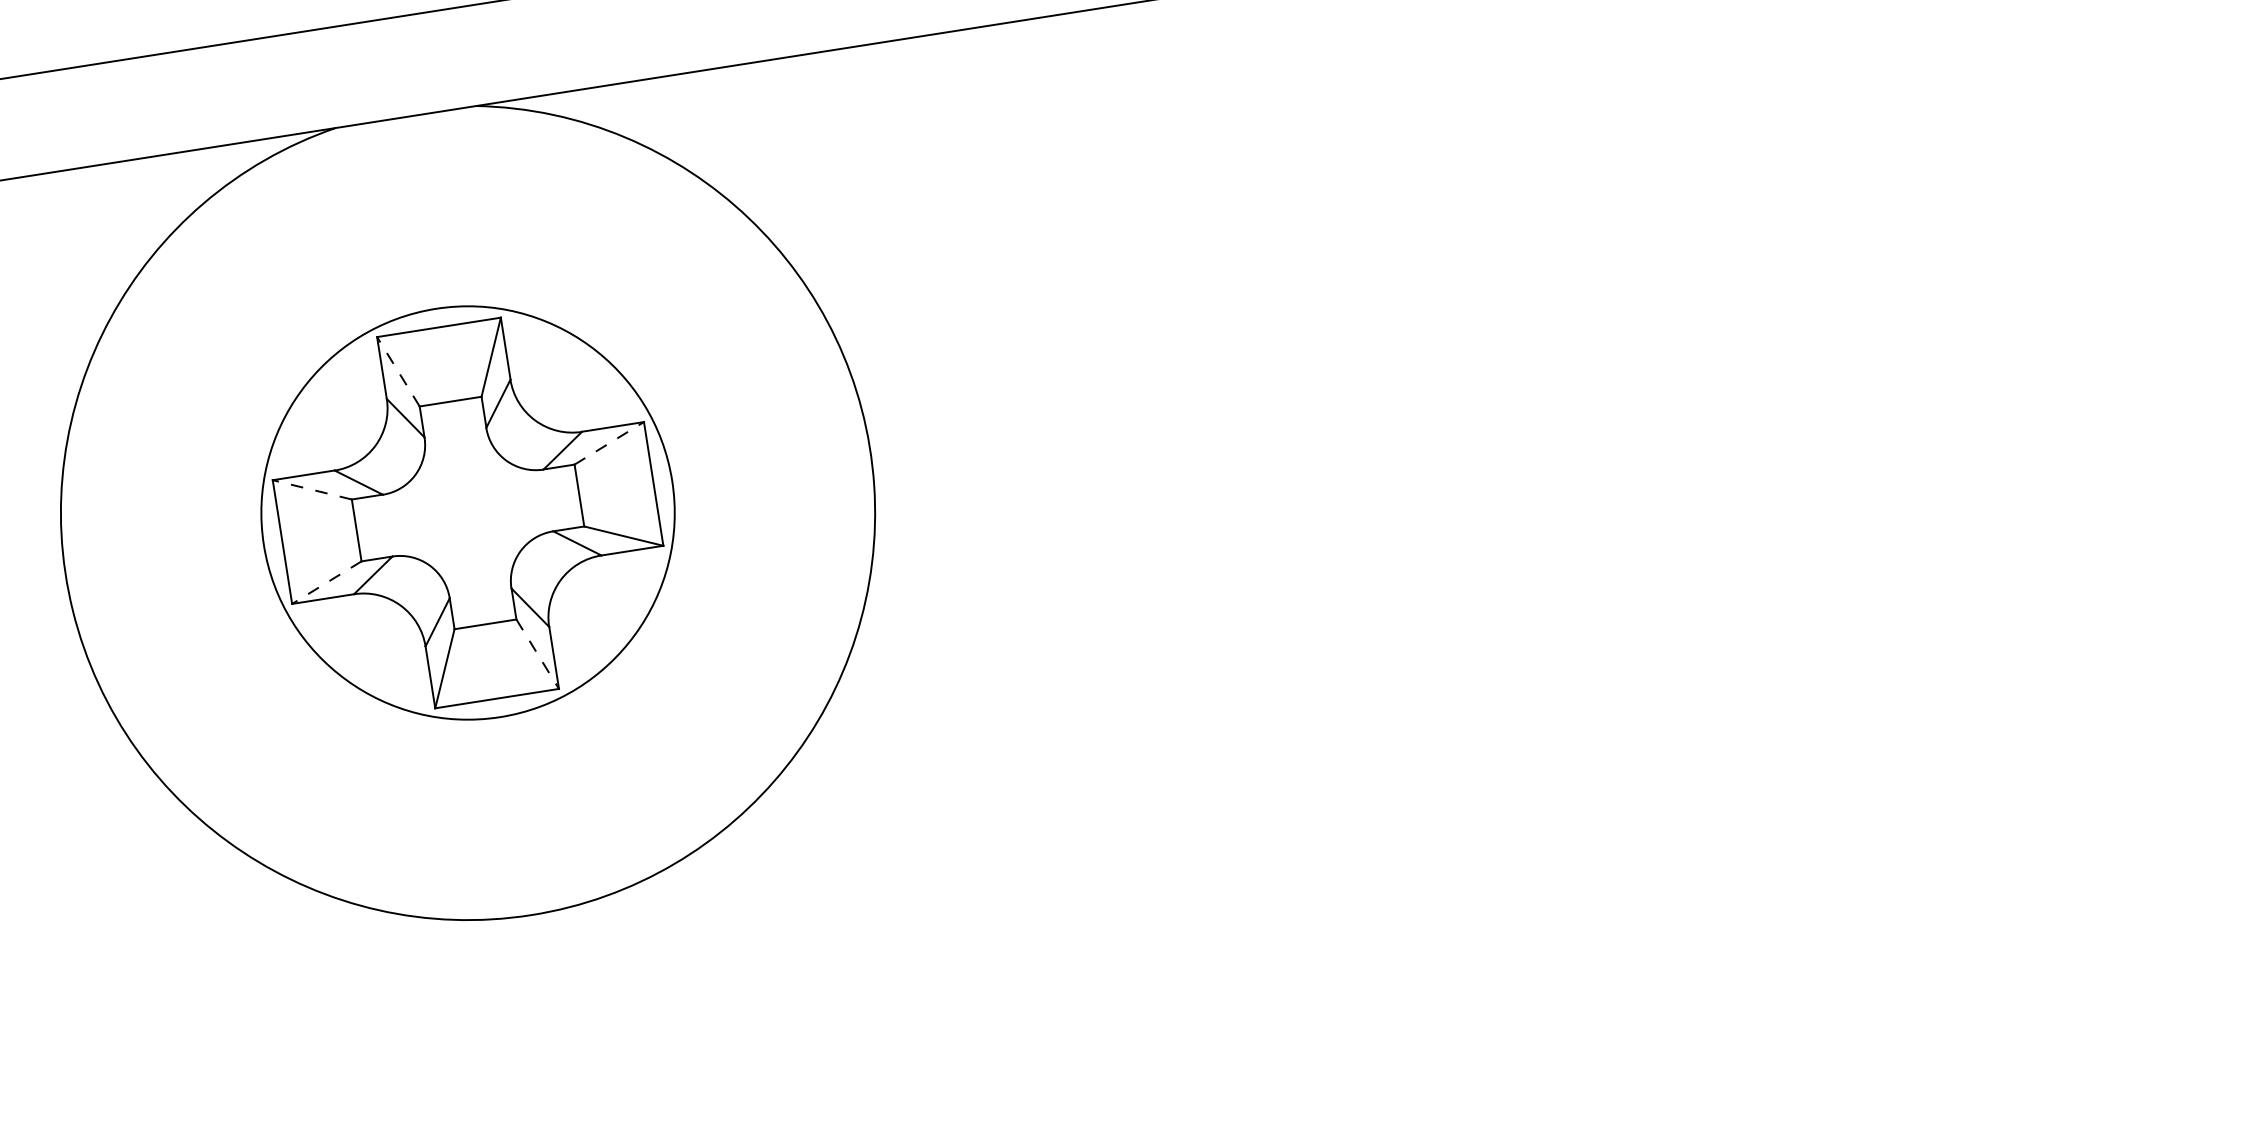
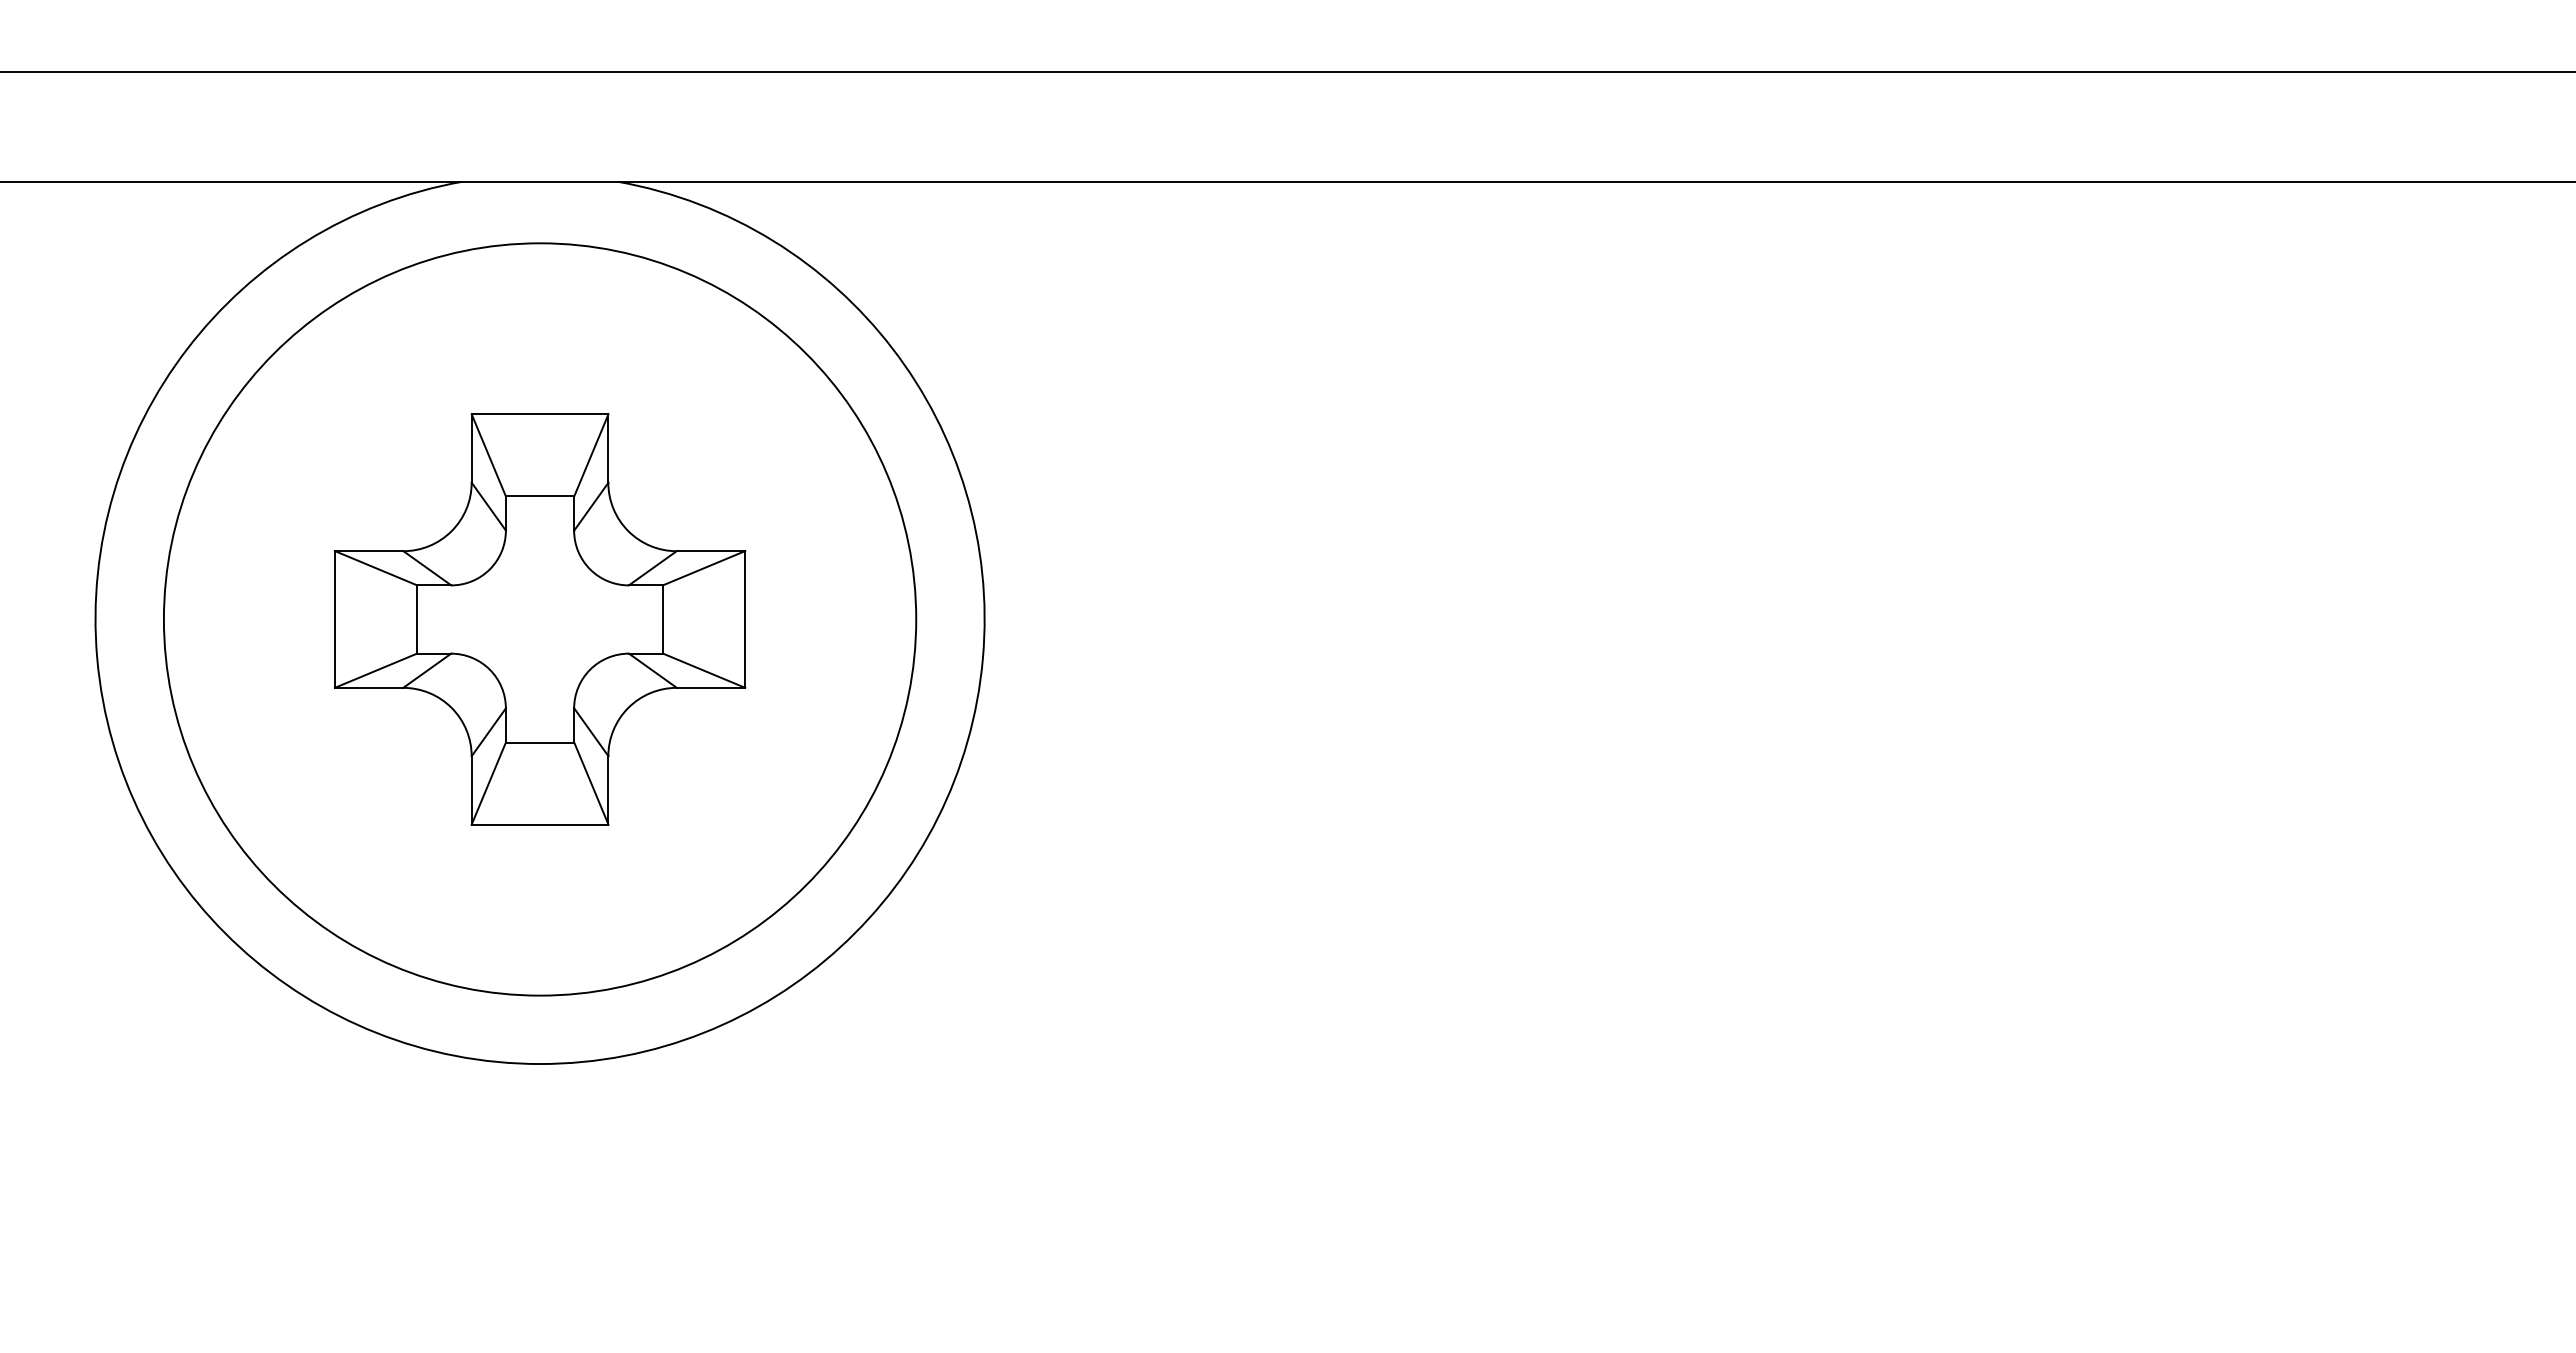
line: (398, 371) -> (488, 454), dashed -> solid
line: (609, 442) -> (704, 567), dashed -> solid
line: (311, 489) -> (375, 567), dashed -> solid
circle: (467, 513) -> (539, 619), size x1.67
line: (326, 582) -> (375, 670), dashed -> solid
line: (537, 655) -> (591, 784), dashed -> solid

